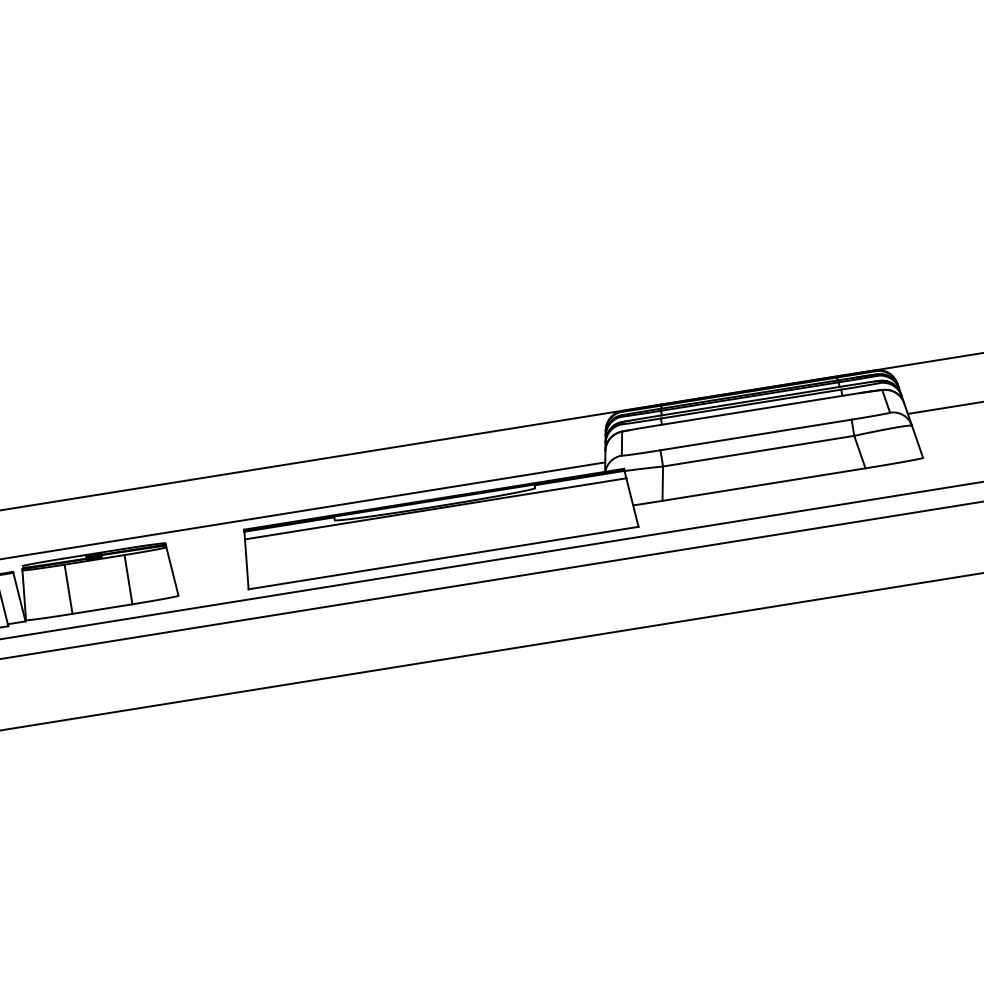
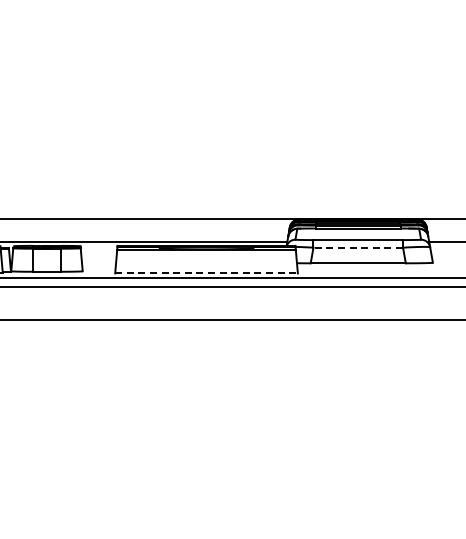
line: (759, 450) -> (358, 247), solid -> dashed
line: (445, 557) -> (207, 273), solid -> dashed

